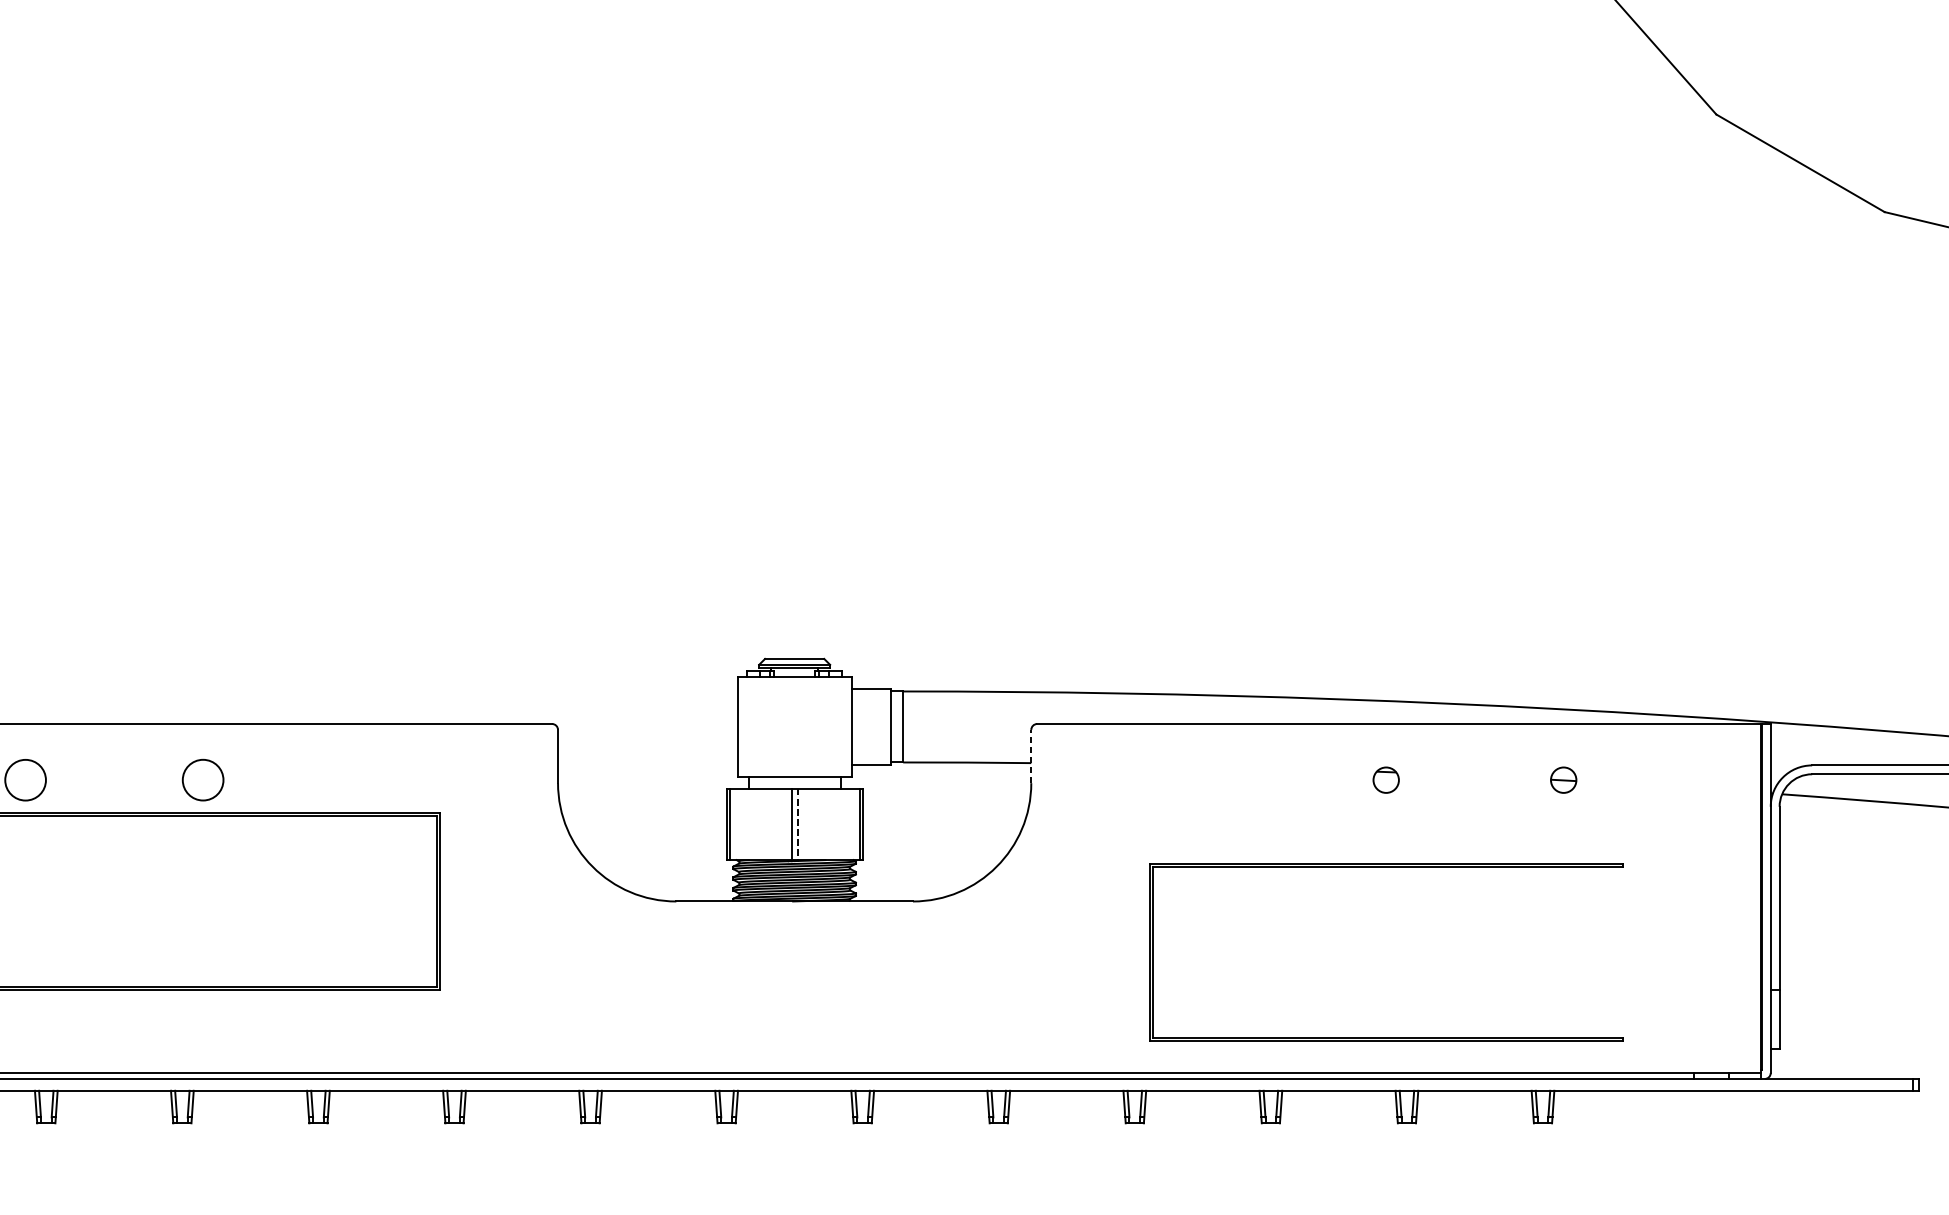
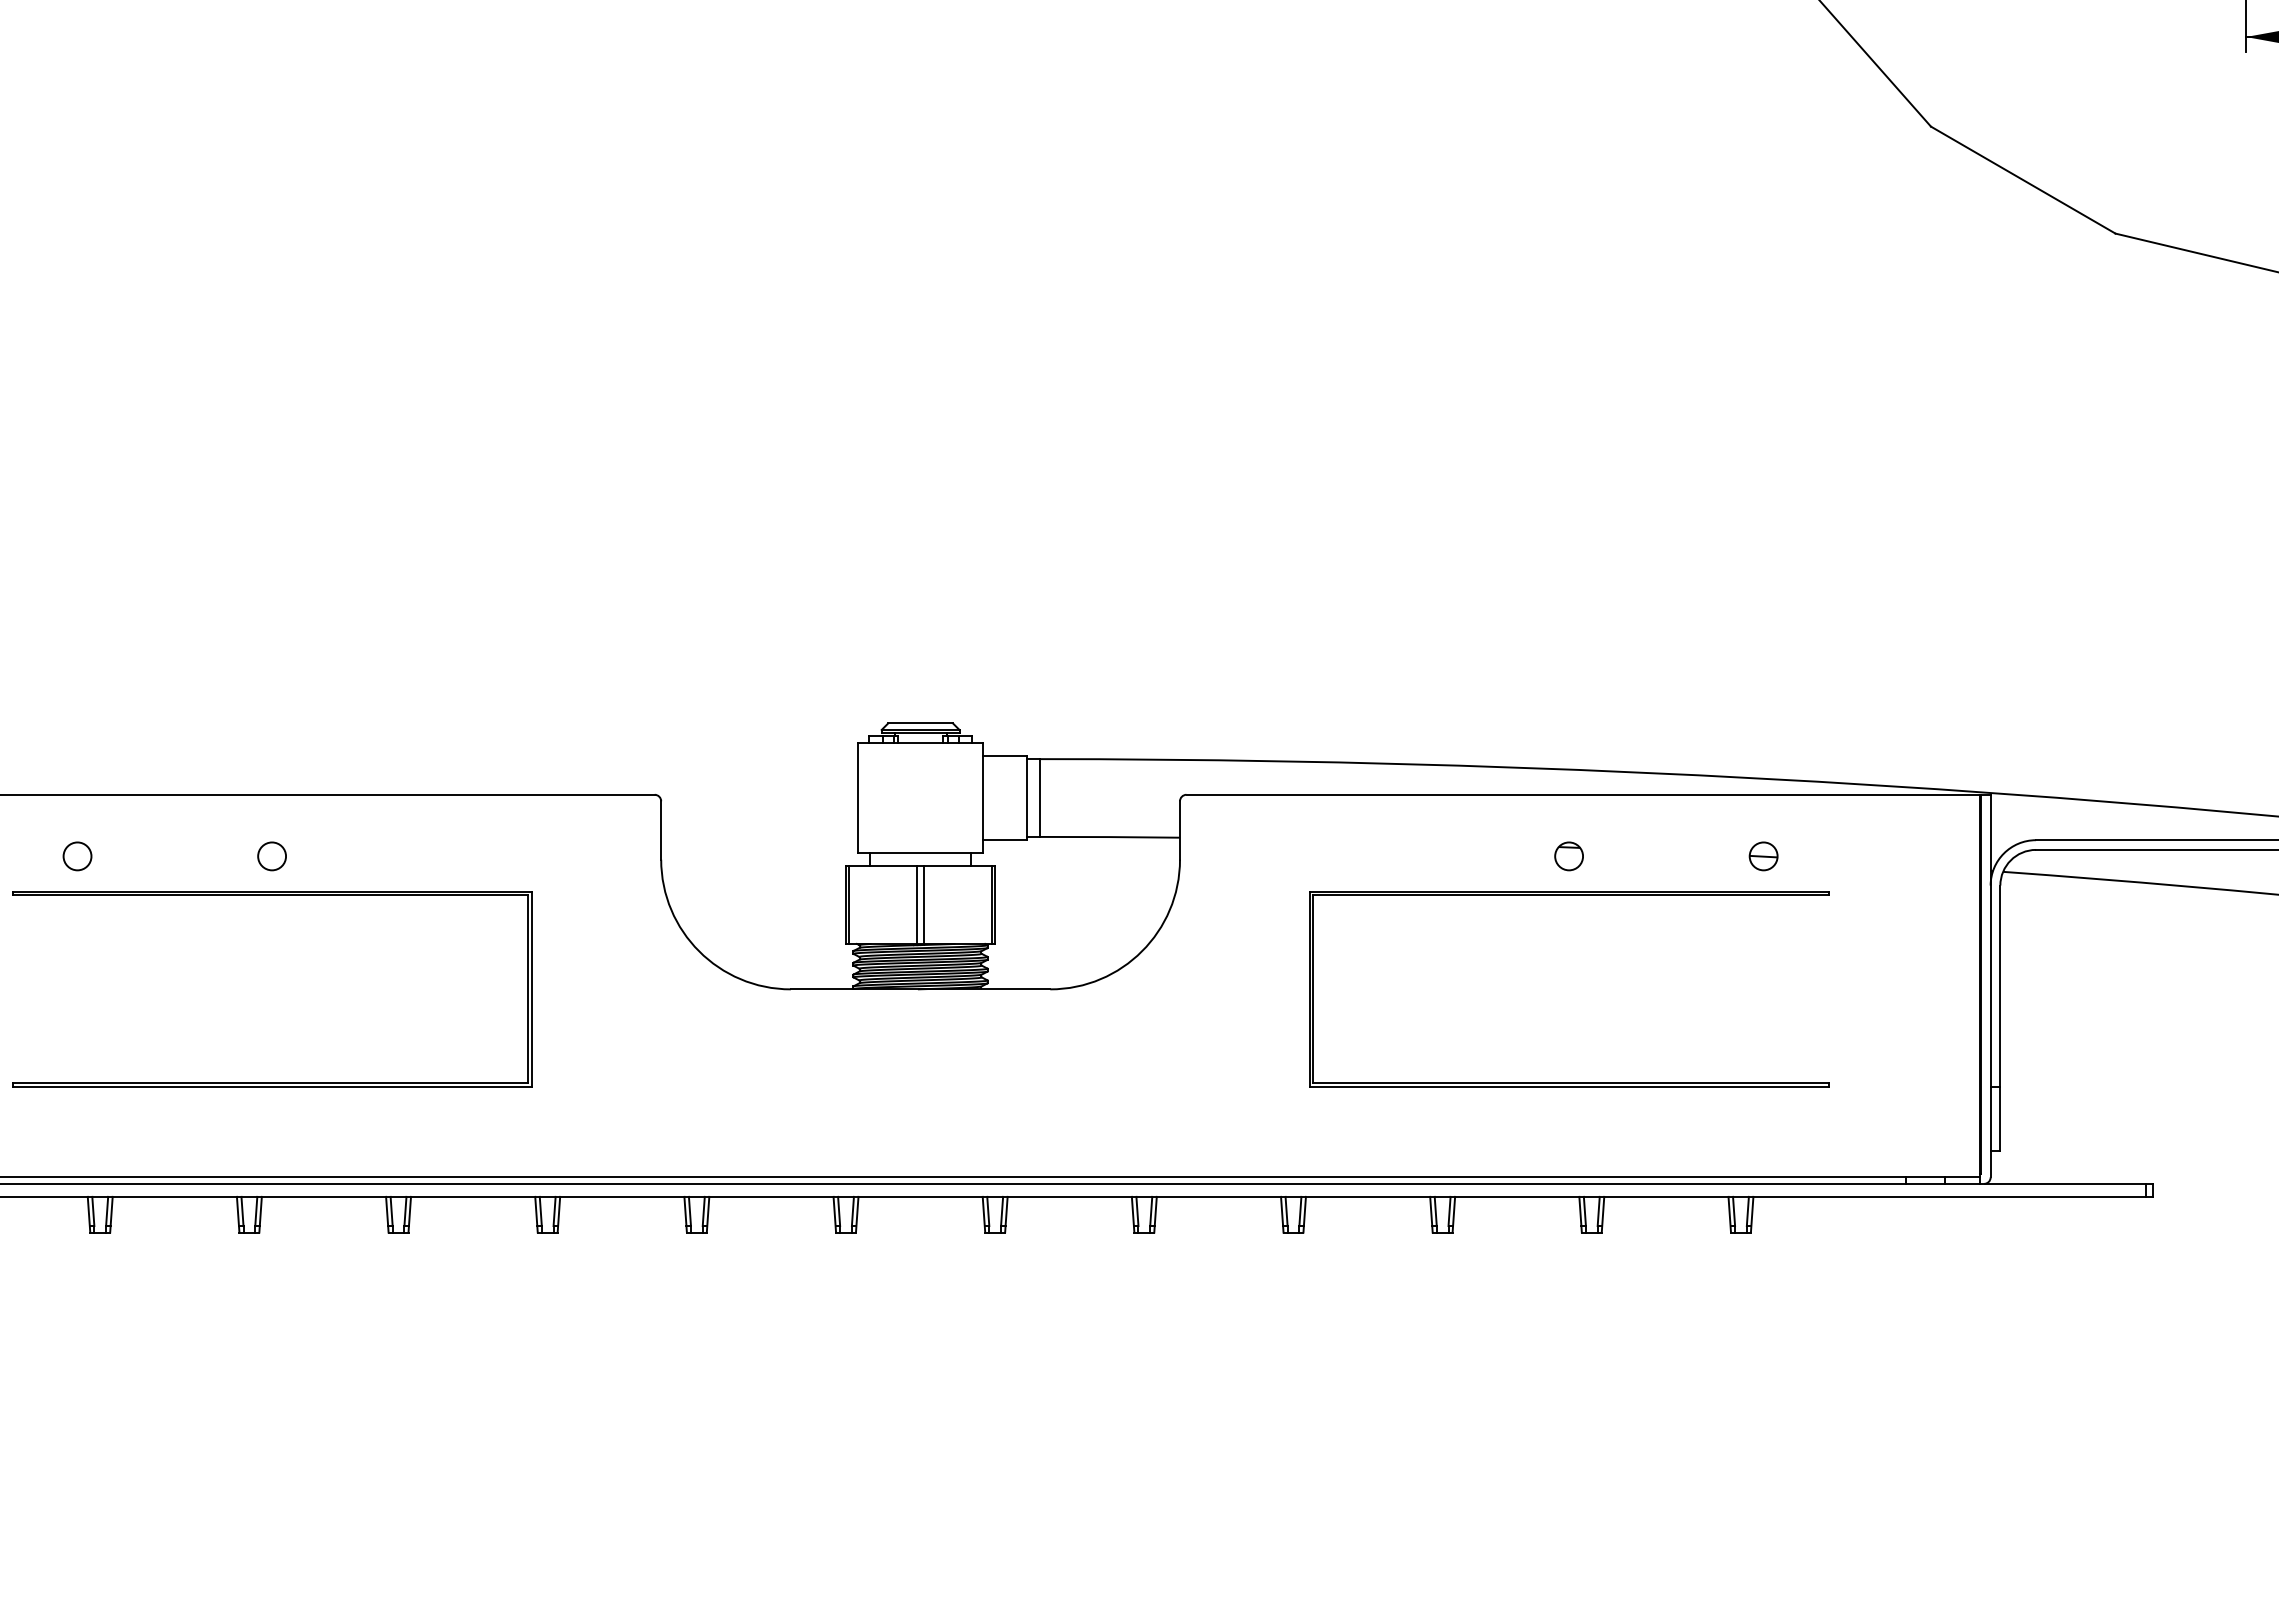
line: (1031, 755) -> (1180, 829), dashed -> solid
circle: (25, 780) -> (77, 856), size x0.62
circle: (202, 780) -> (271, 856), size x0.62
line: (797, 824) -> (923, 905), dashed -> solid
part: (1386, 1037) -> (1569, 1082), moved

